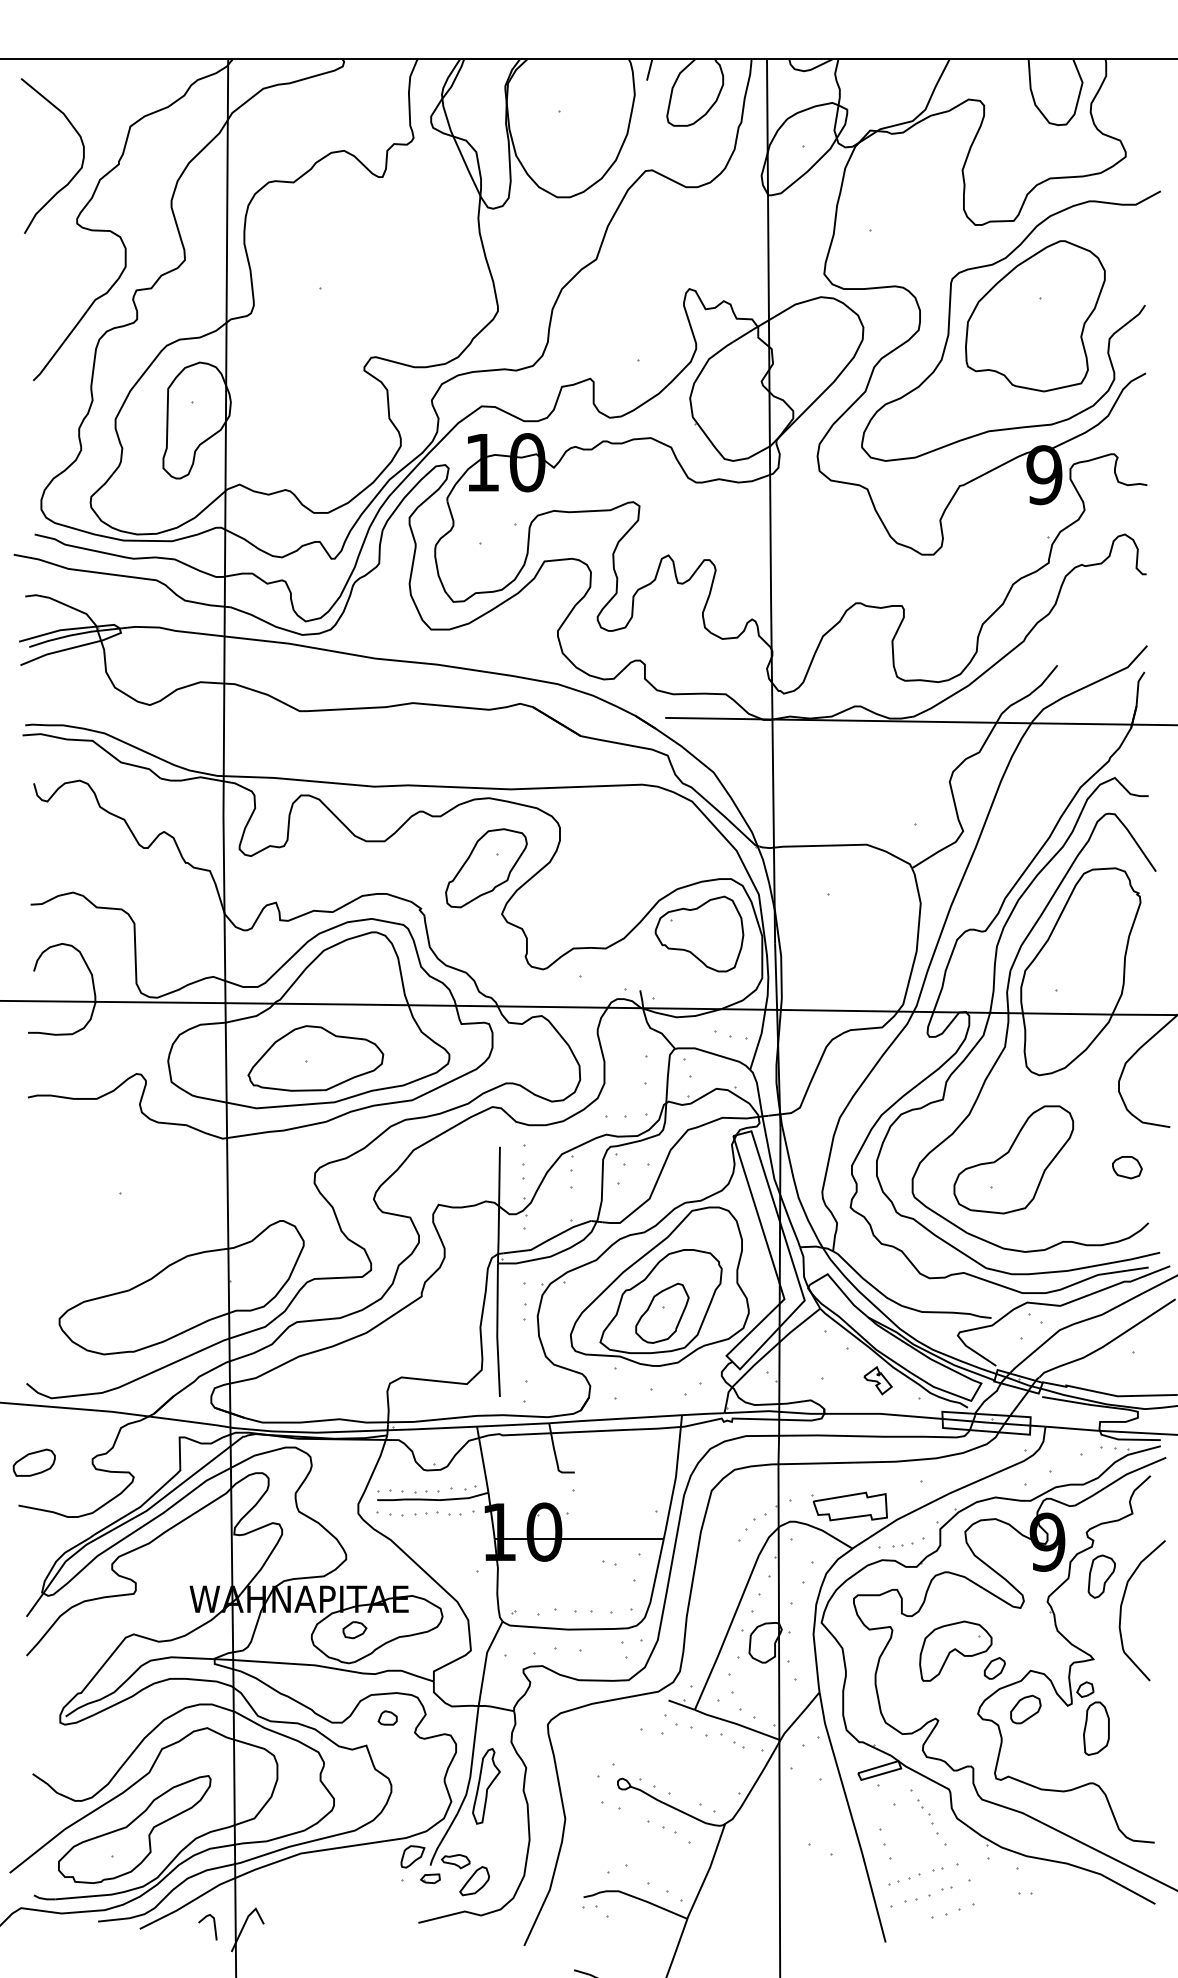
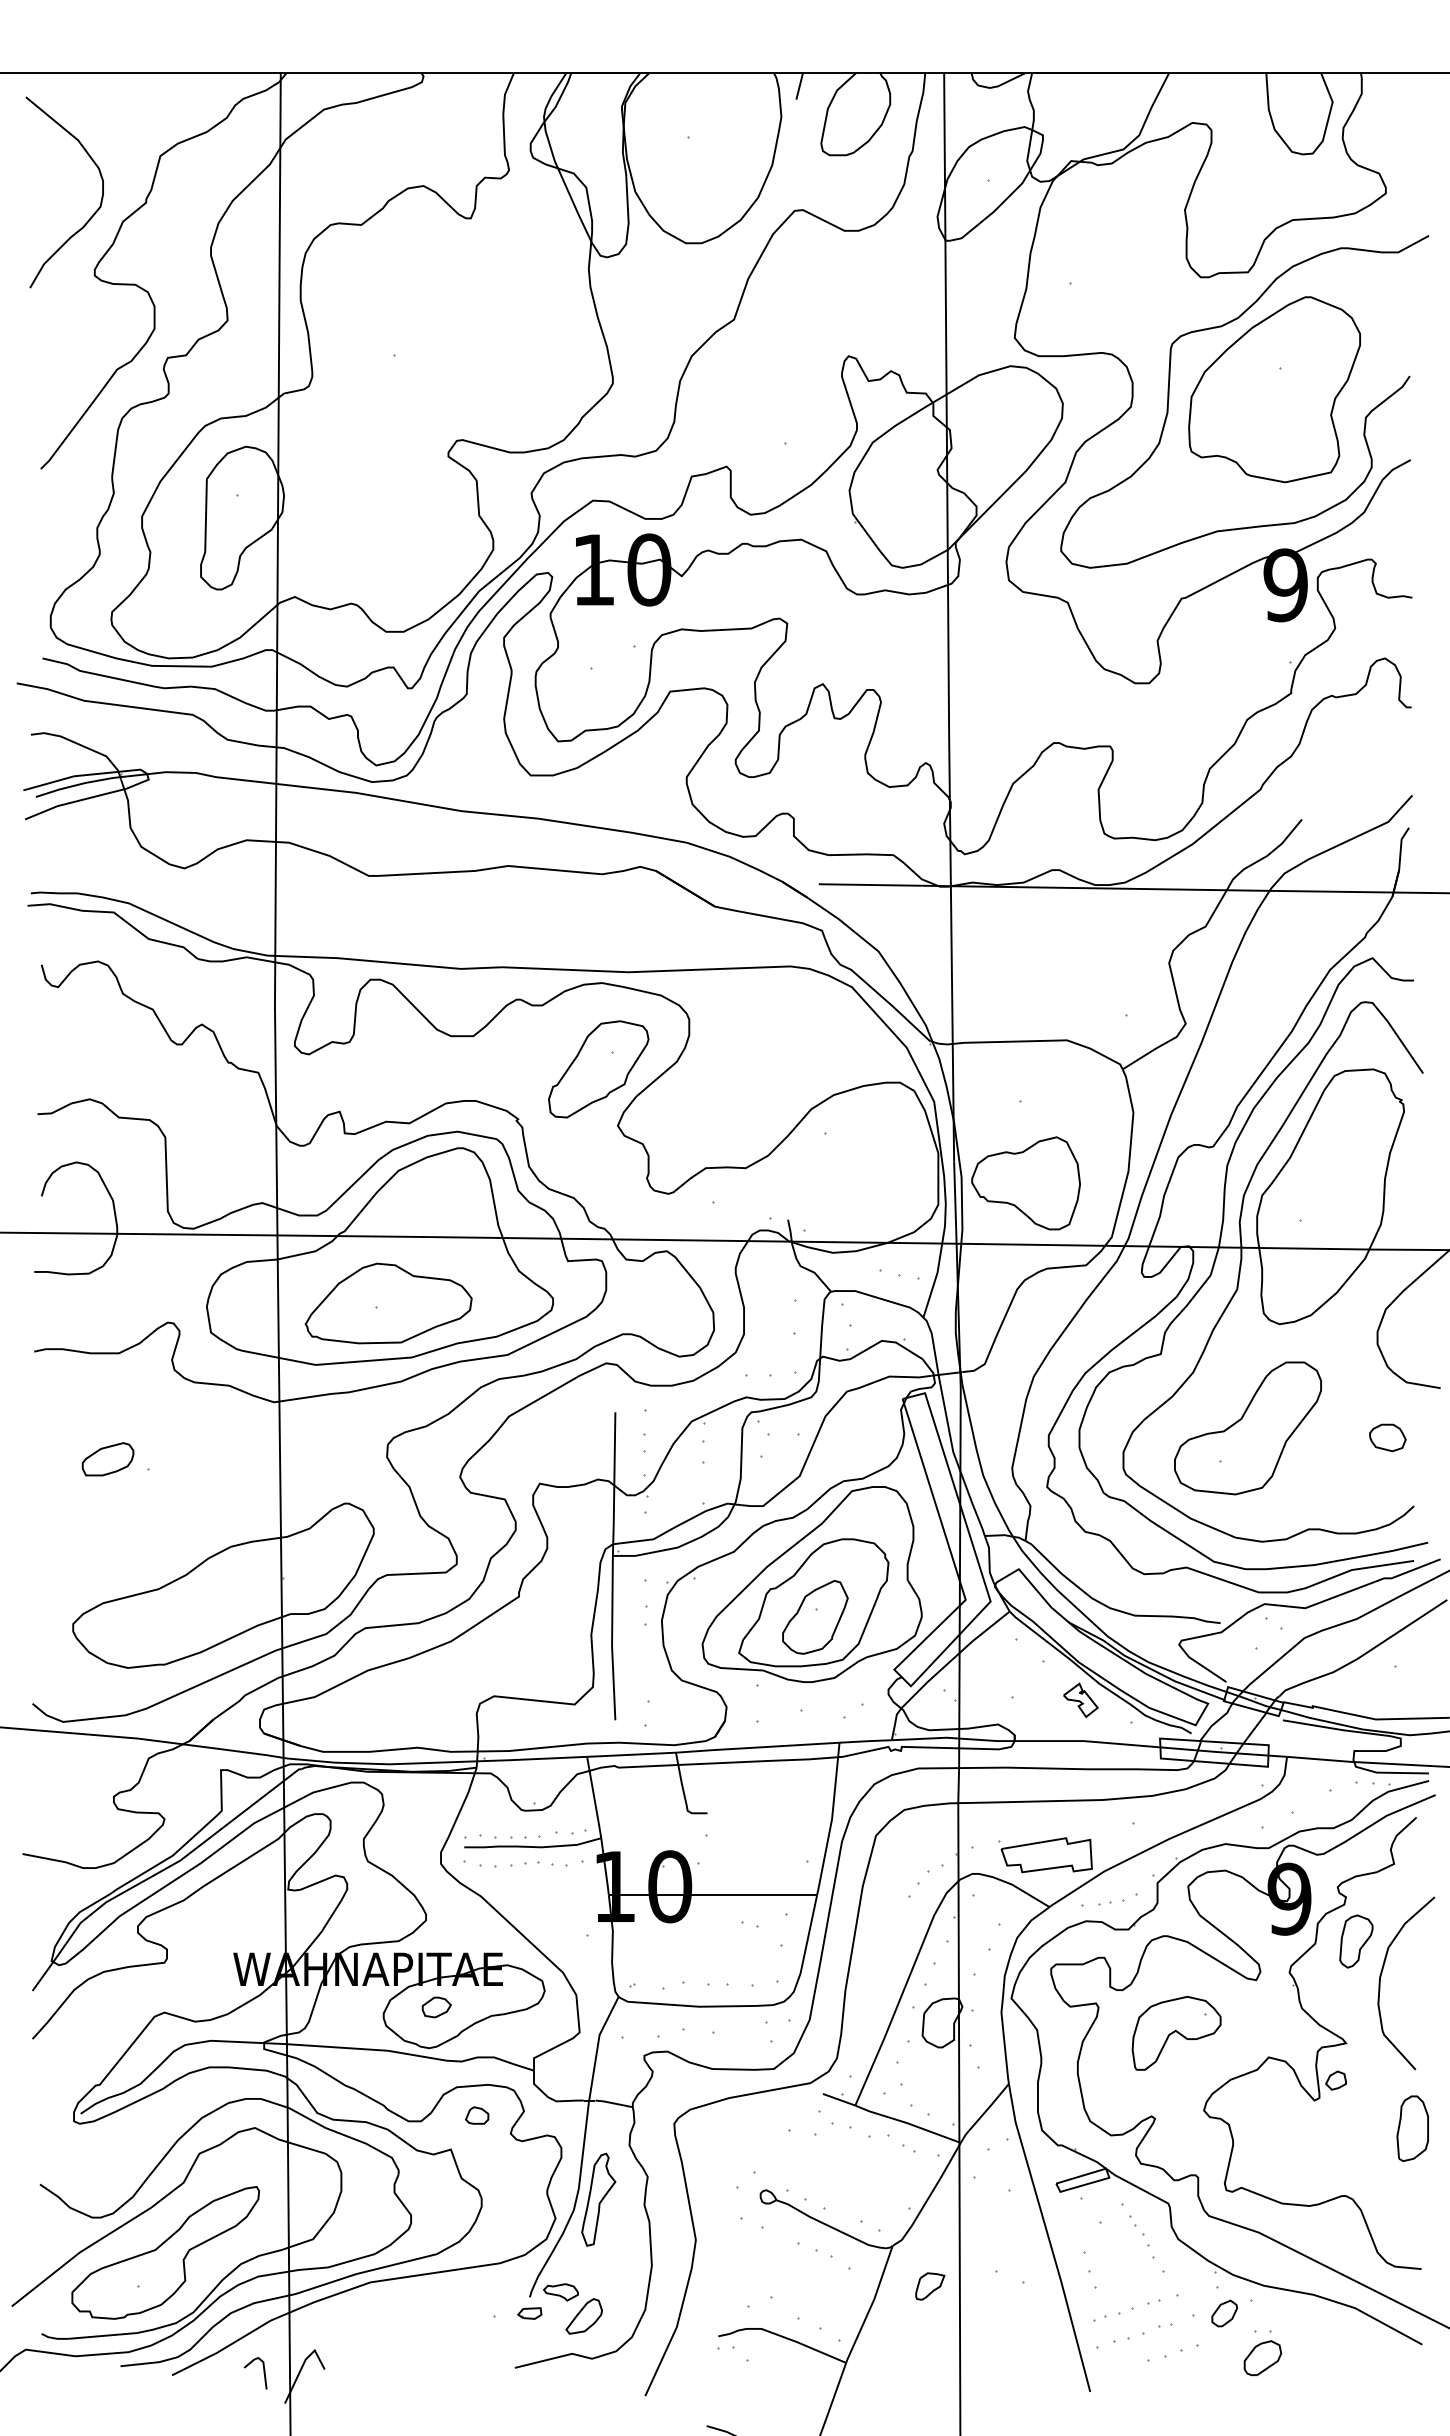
part: (699, 934) -> (1025, 1183), moved
part: (33, 1462) -> (107, 1459), moved
part: (994, 1668) -> (1224, 2313), moved
part: (1025, 1709) -> (1262, 2358), moved
part: (1096, 1728) -> (1412, 2128), moved
part: (413, 1856) -> (930, 2286), moved

